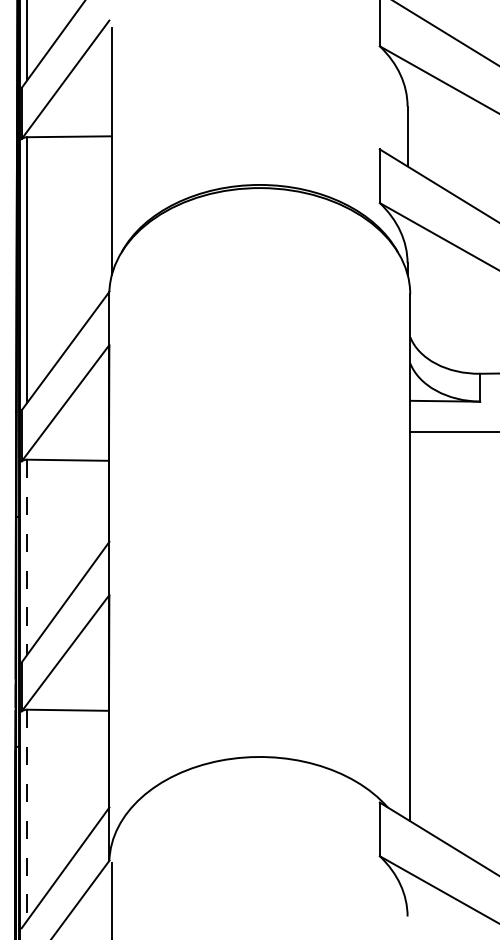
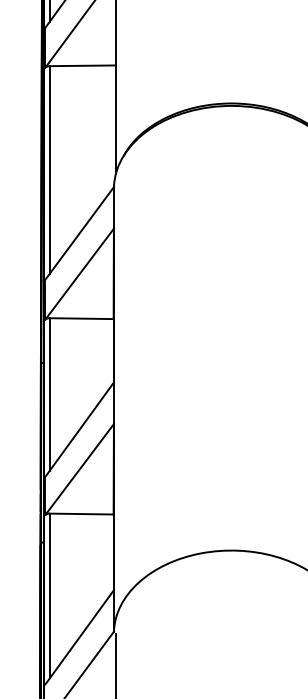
line: (27, 557) -> (49, 394), dashed -> solid
line: (27, 815) -> (49, 596), dashed -> solid

